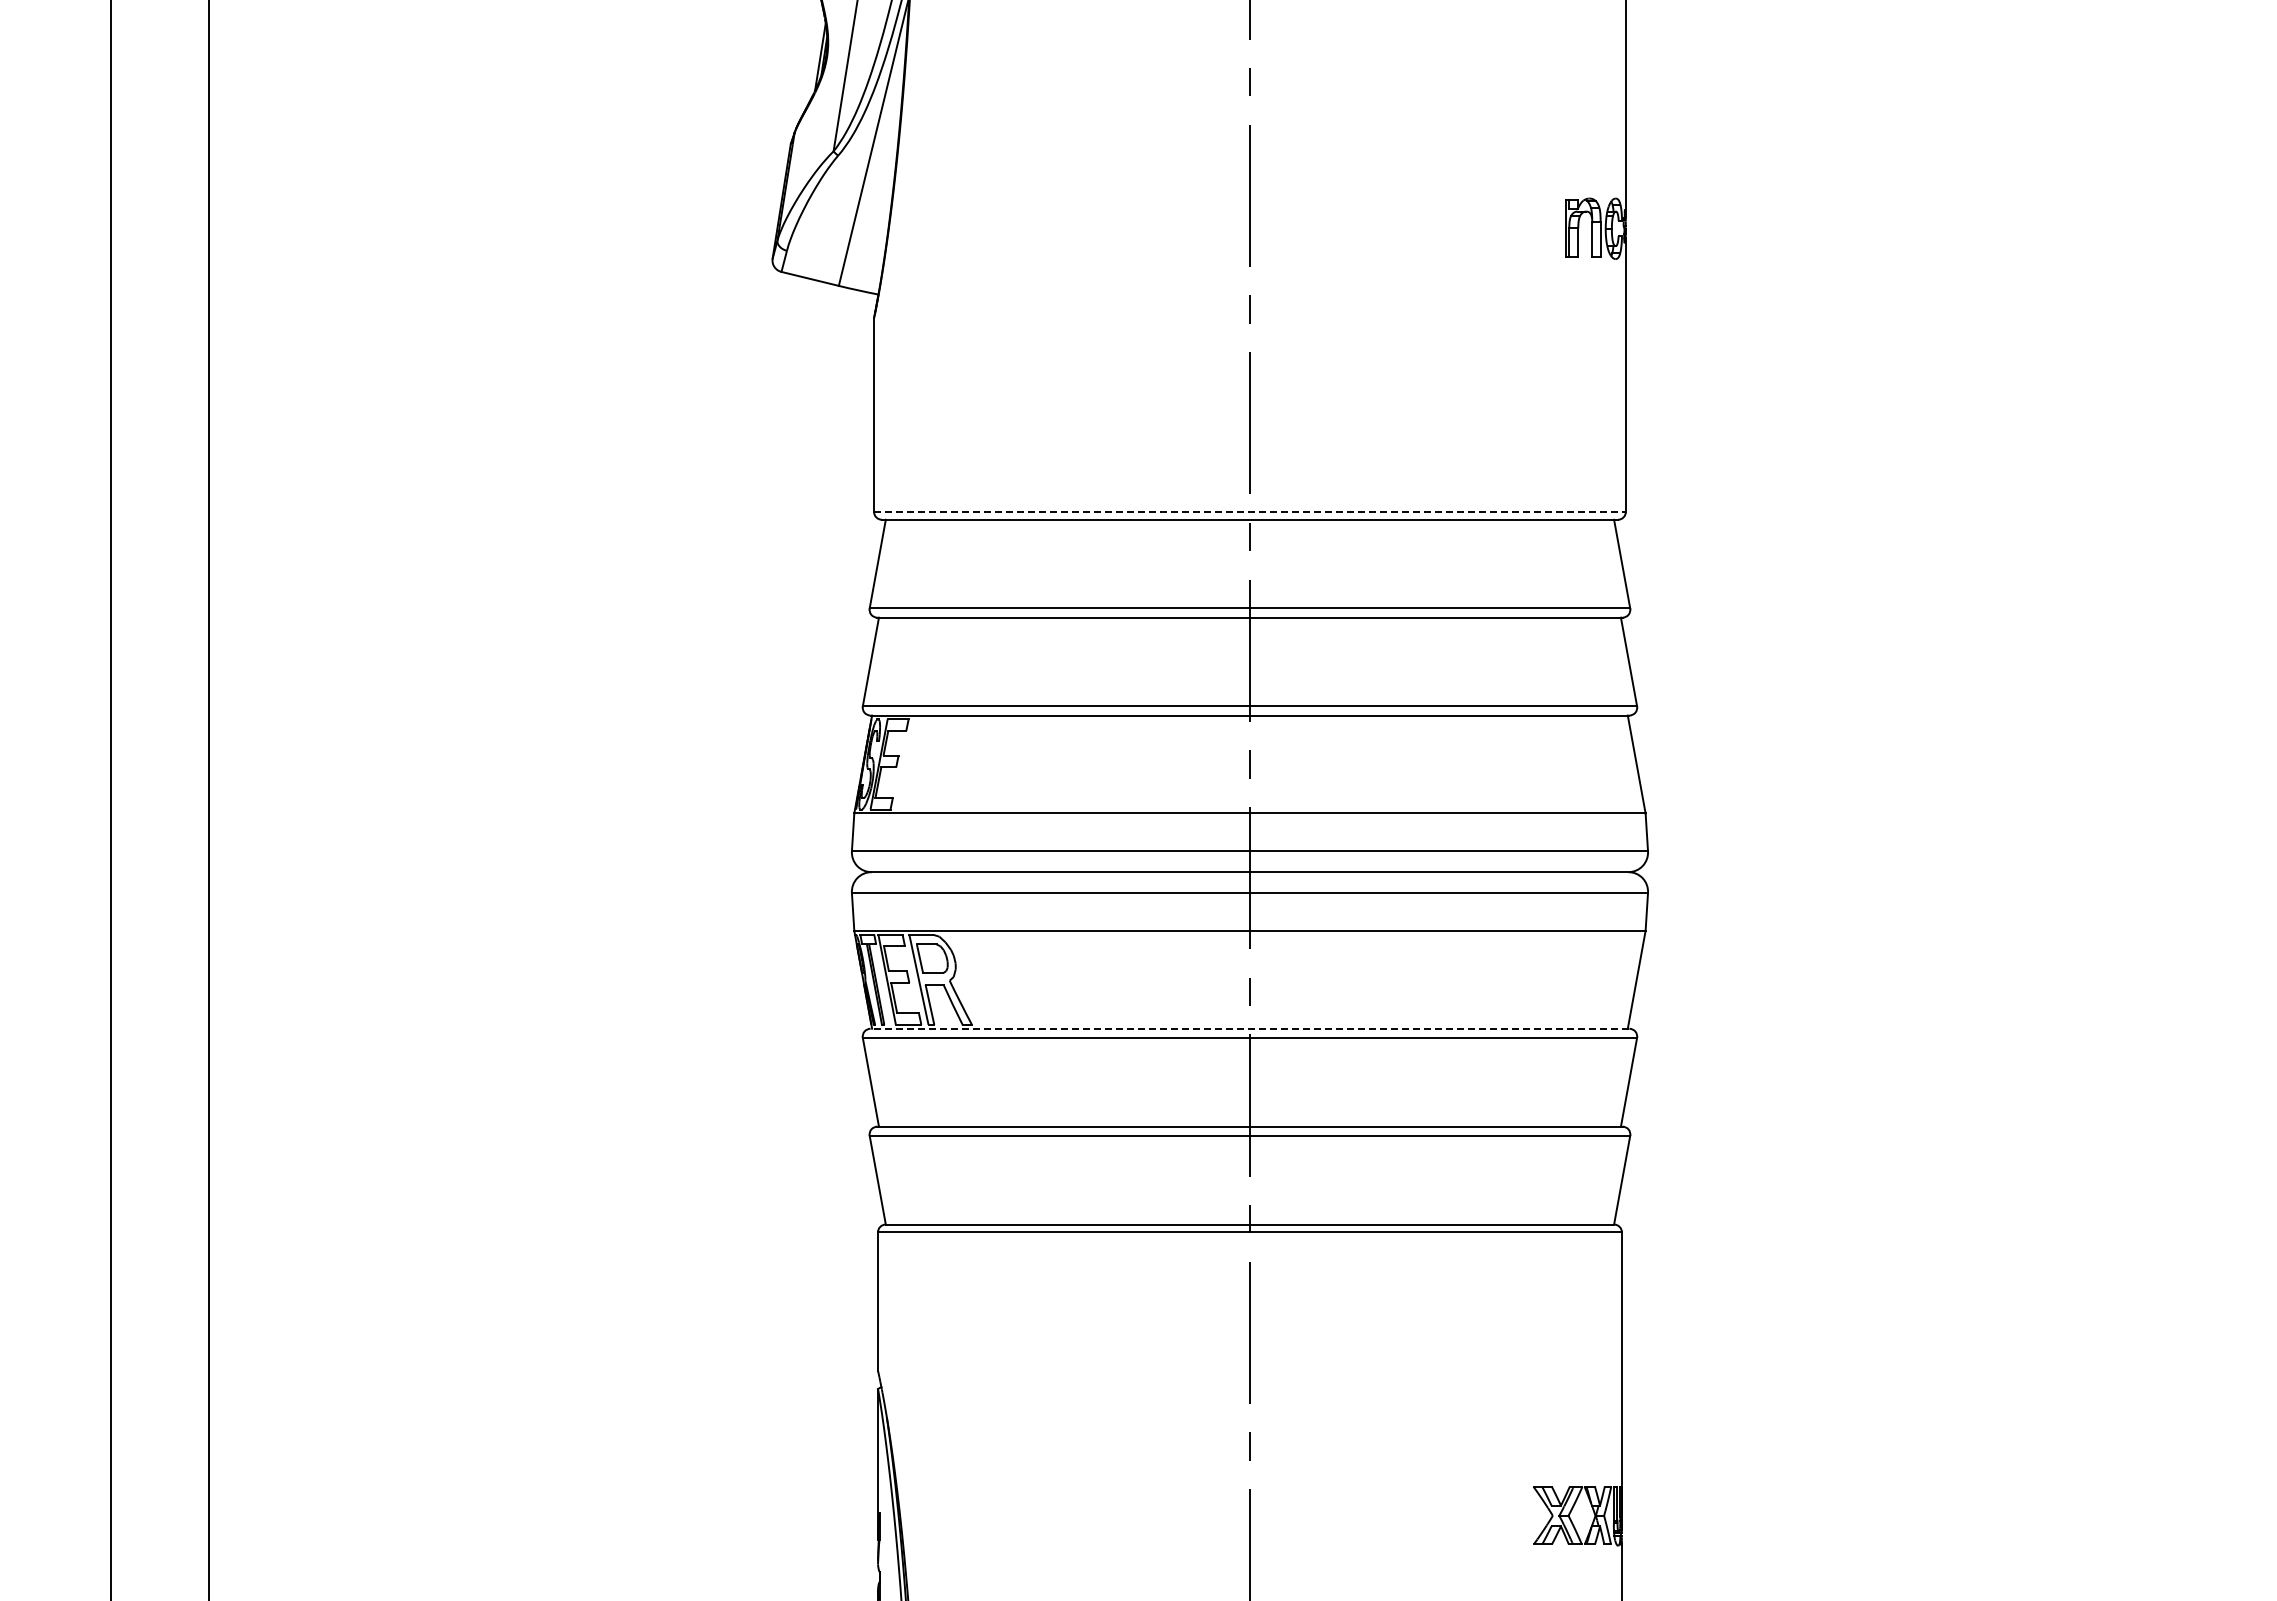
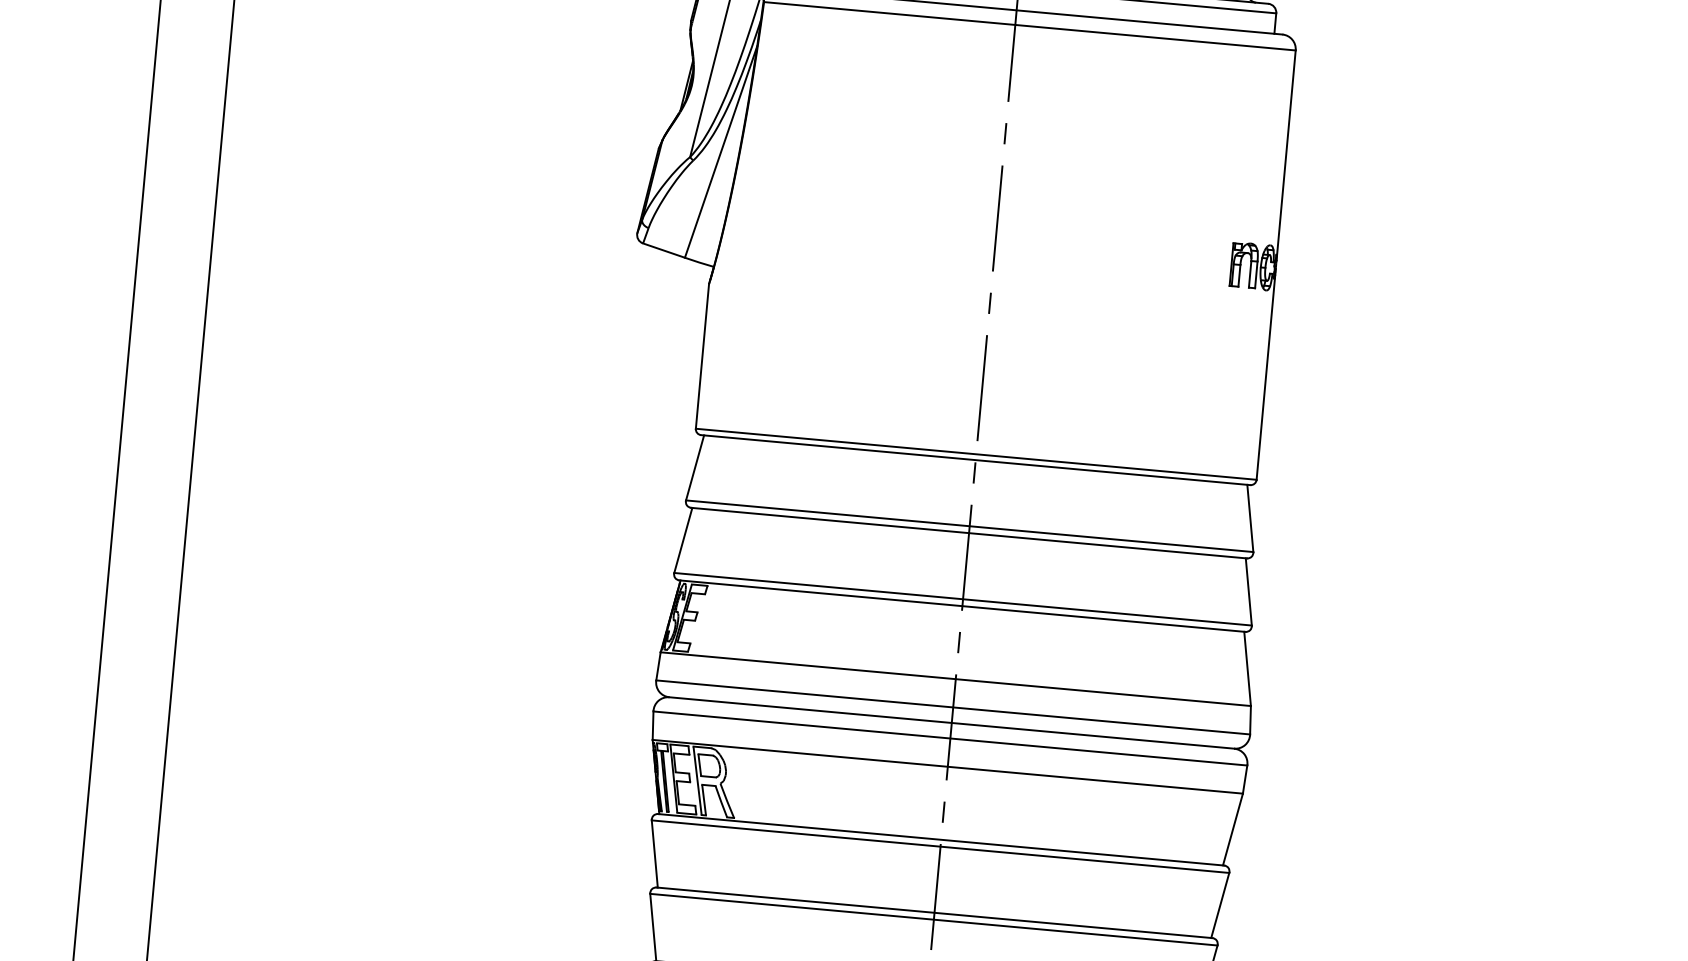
line: (1249, 511) -> (975, 453), dashed -> solid
line: (1249, 1028) -> (940, 839), dashed -> solid

